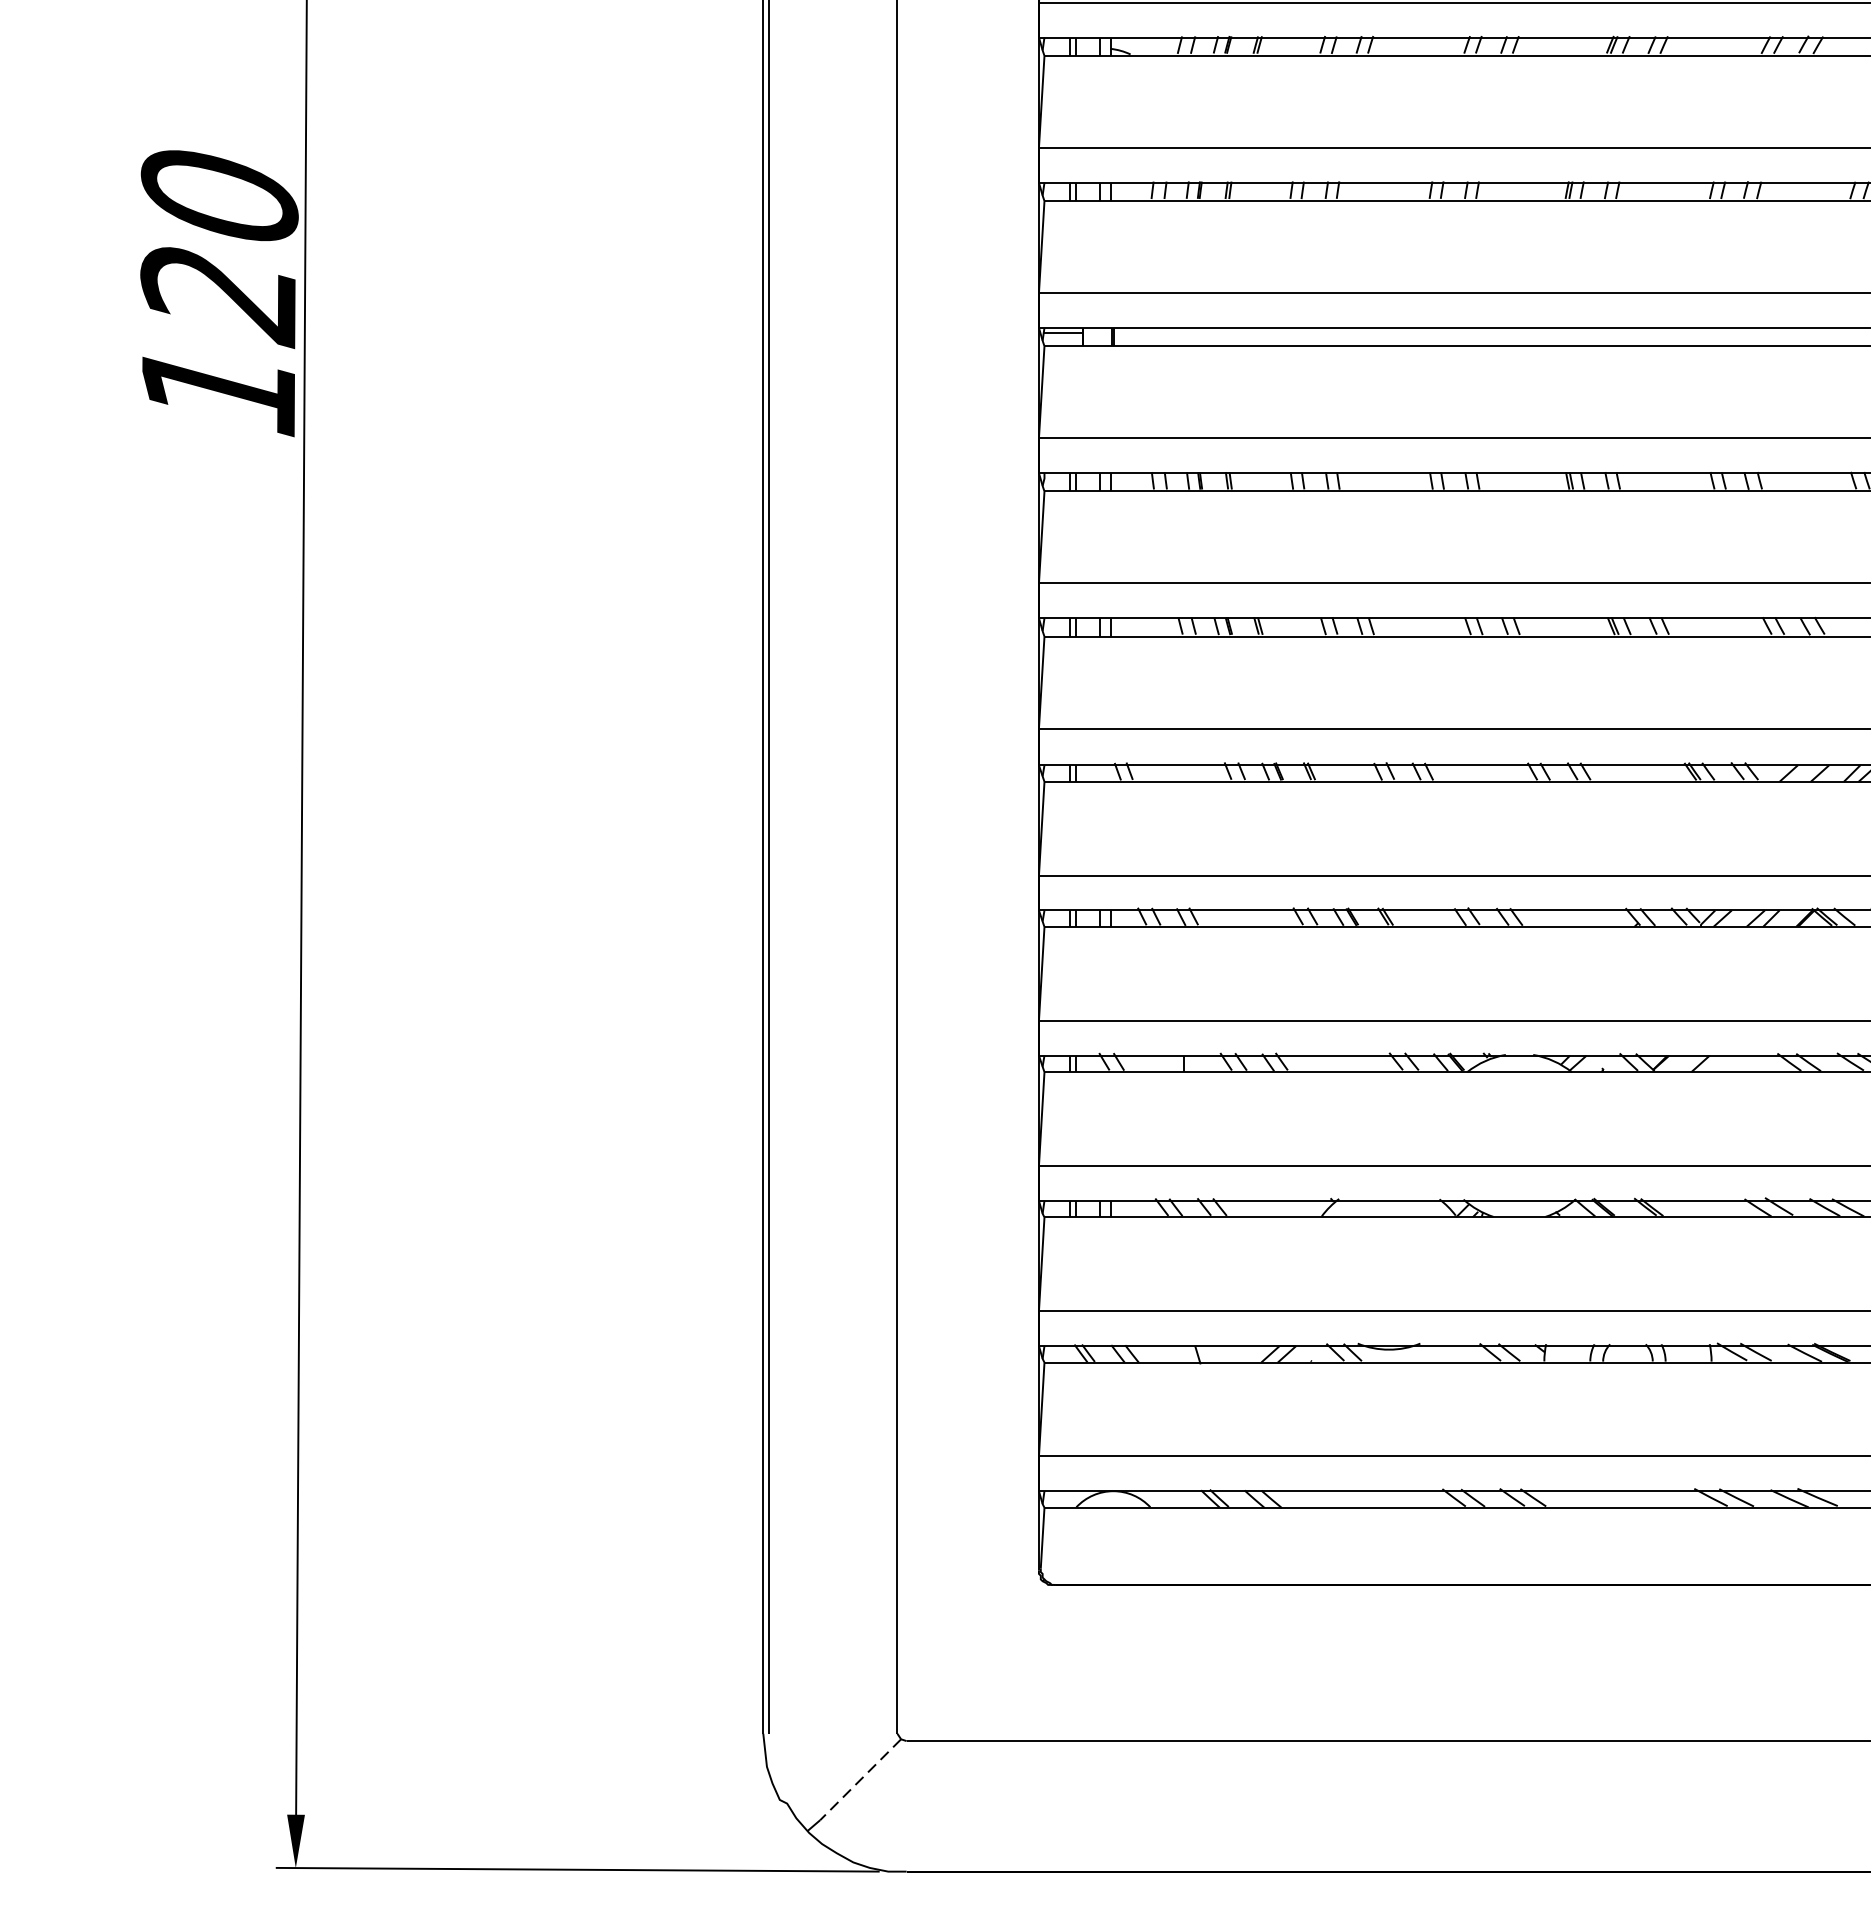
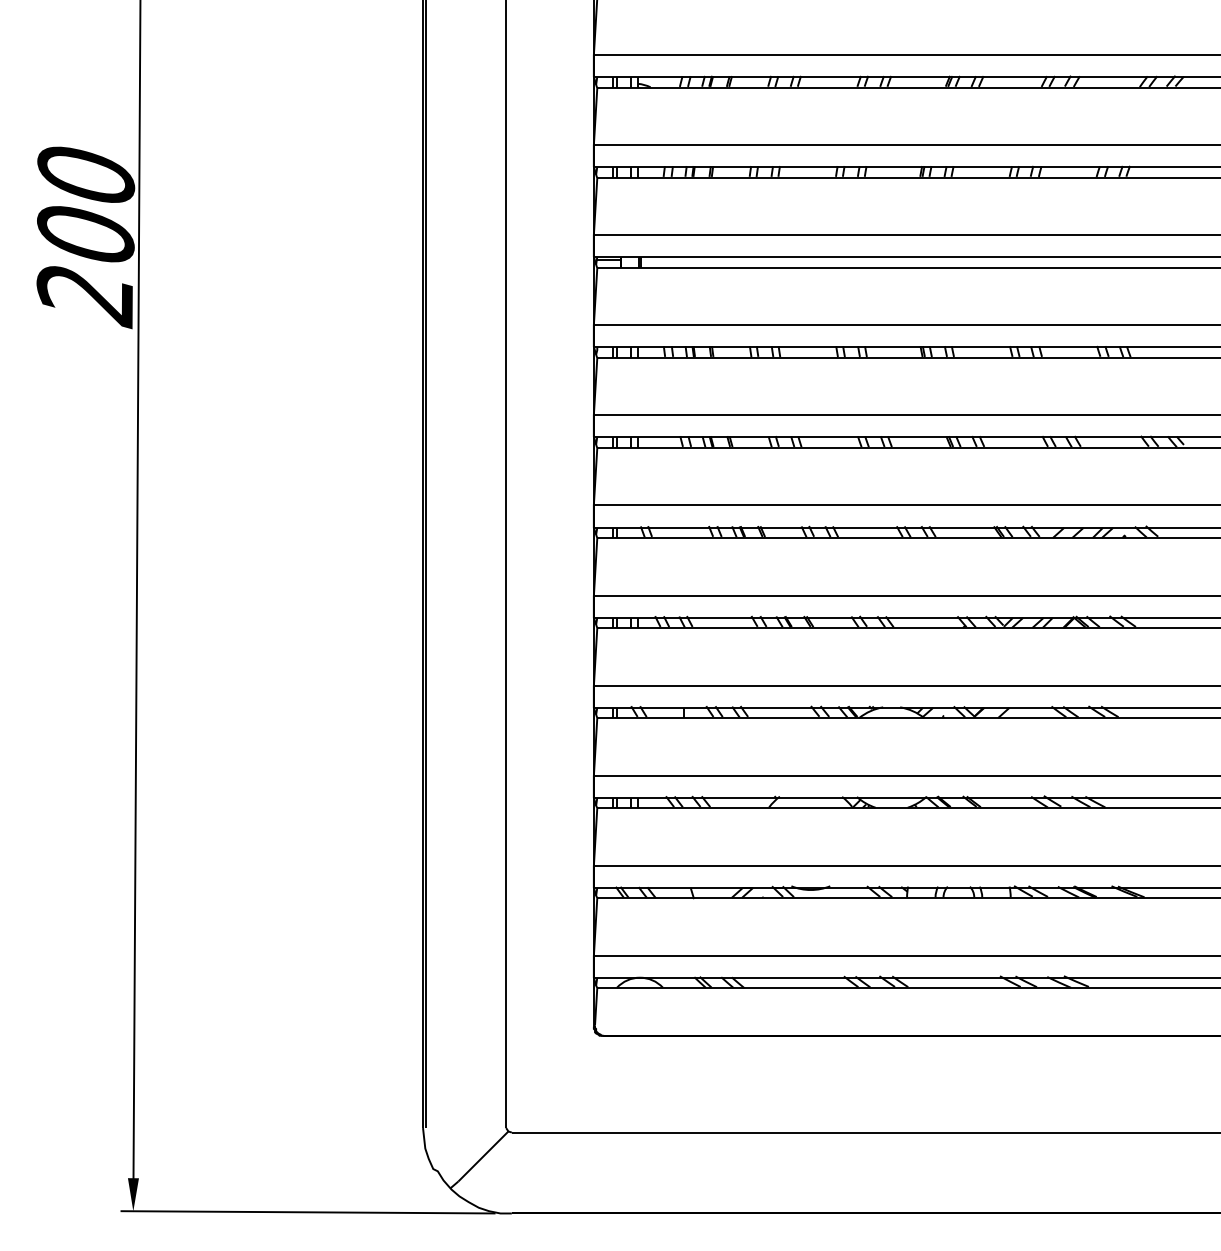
text: (218, 345) -> (85, 267), 120 -> 200
line: (860, 1779) -> (483, 1156), dashed -> solid

